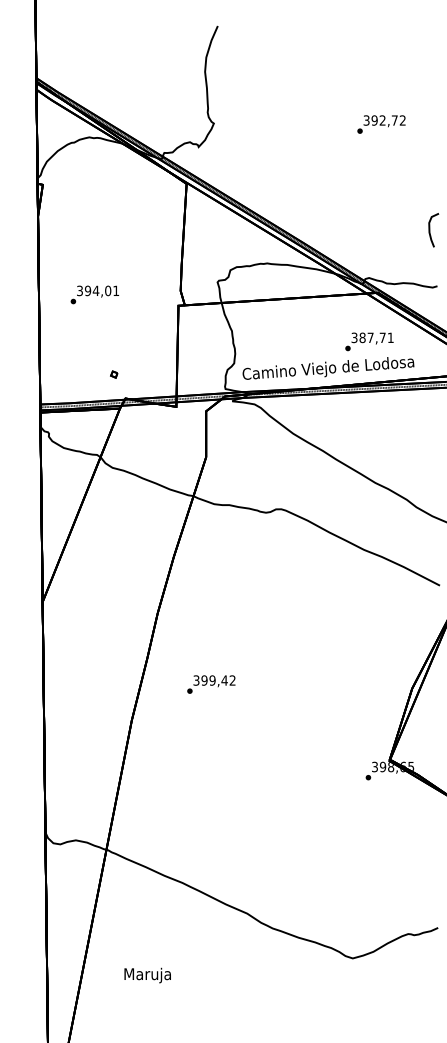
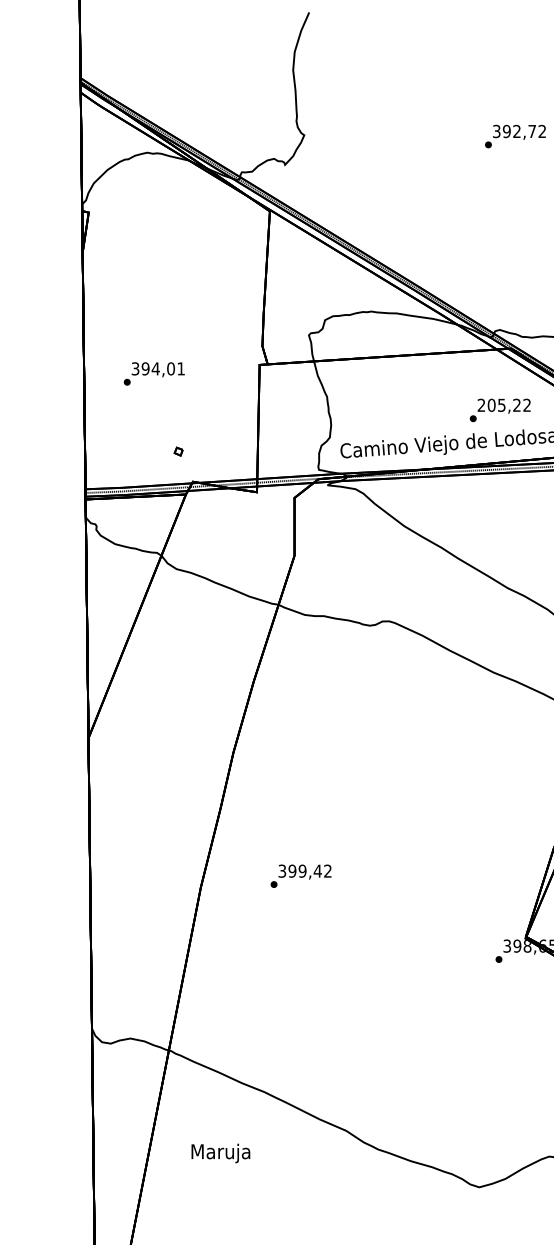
text: (94, 294) -> (153, 373), moved
text: (372, 337) -> (504, 404), 387,71 -> 205,22
text: (211, 684) -> (301, 876), moved
text: (147, 975) -> (220, 1153), moved

